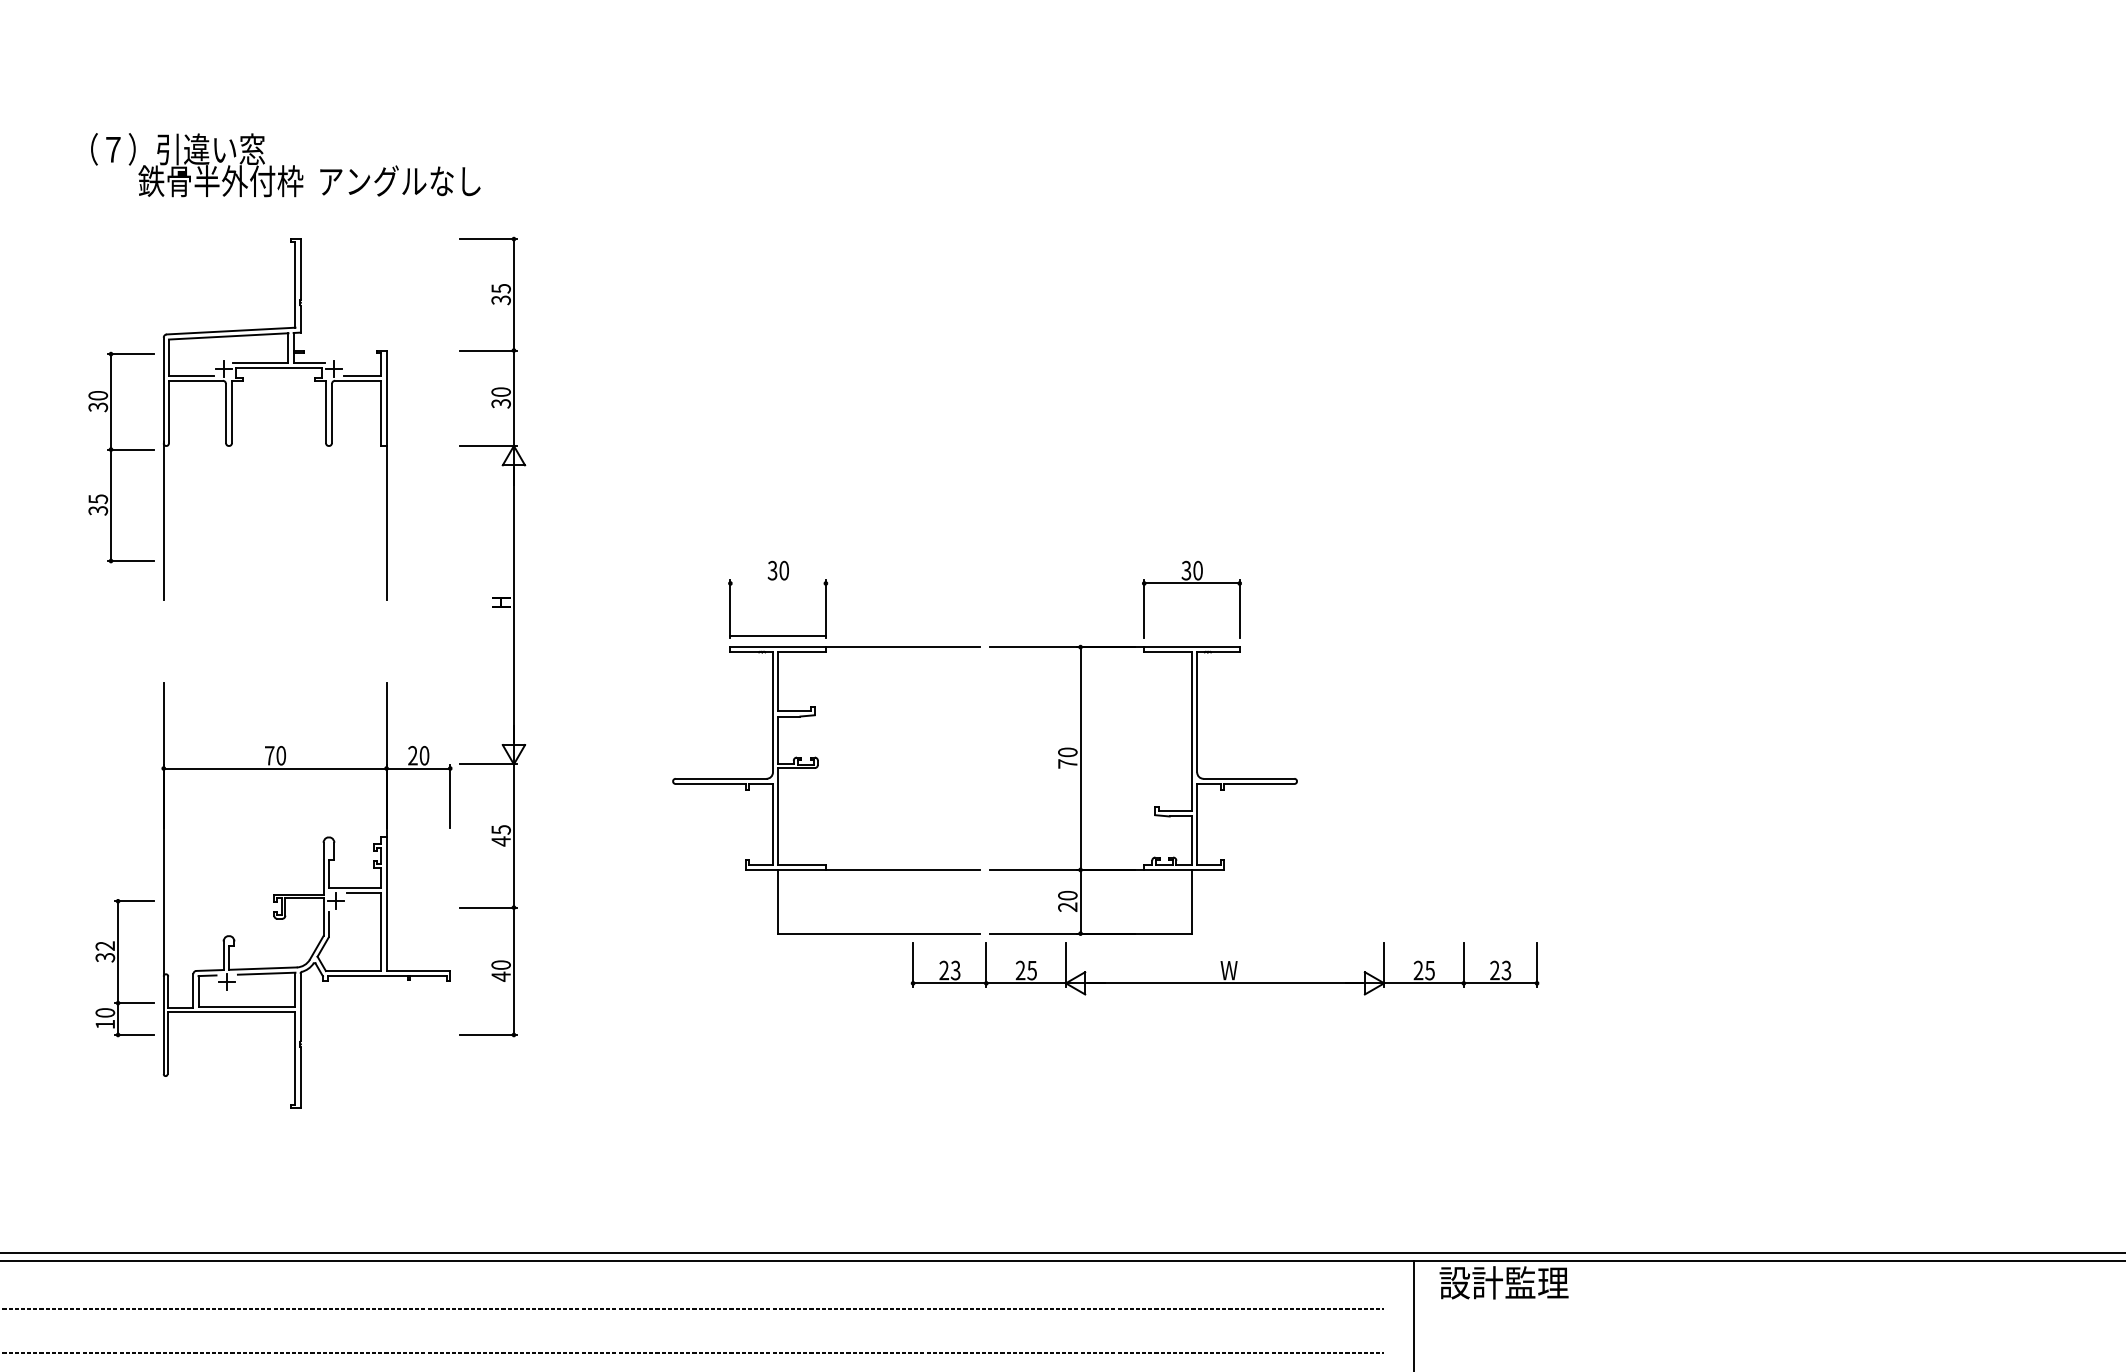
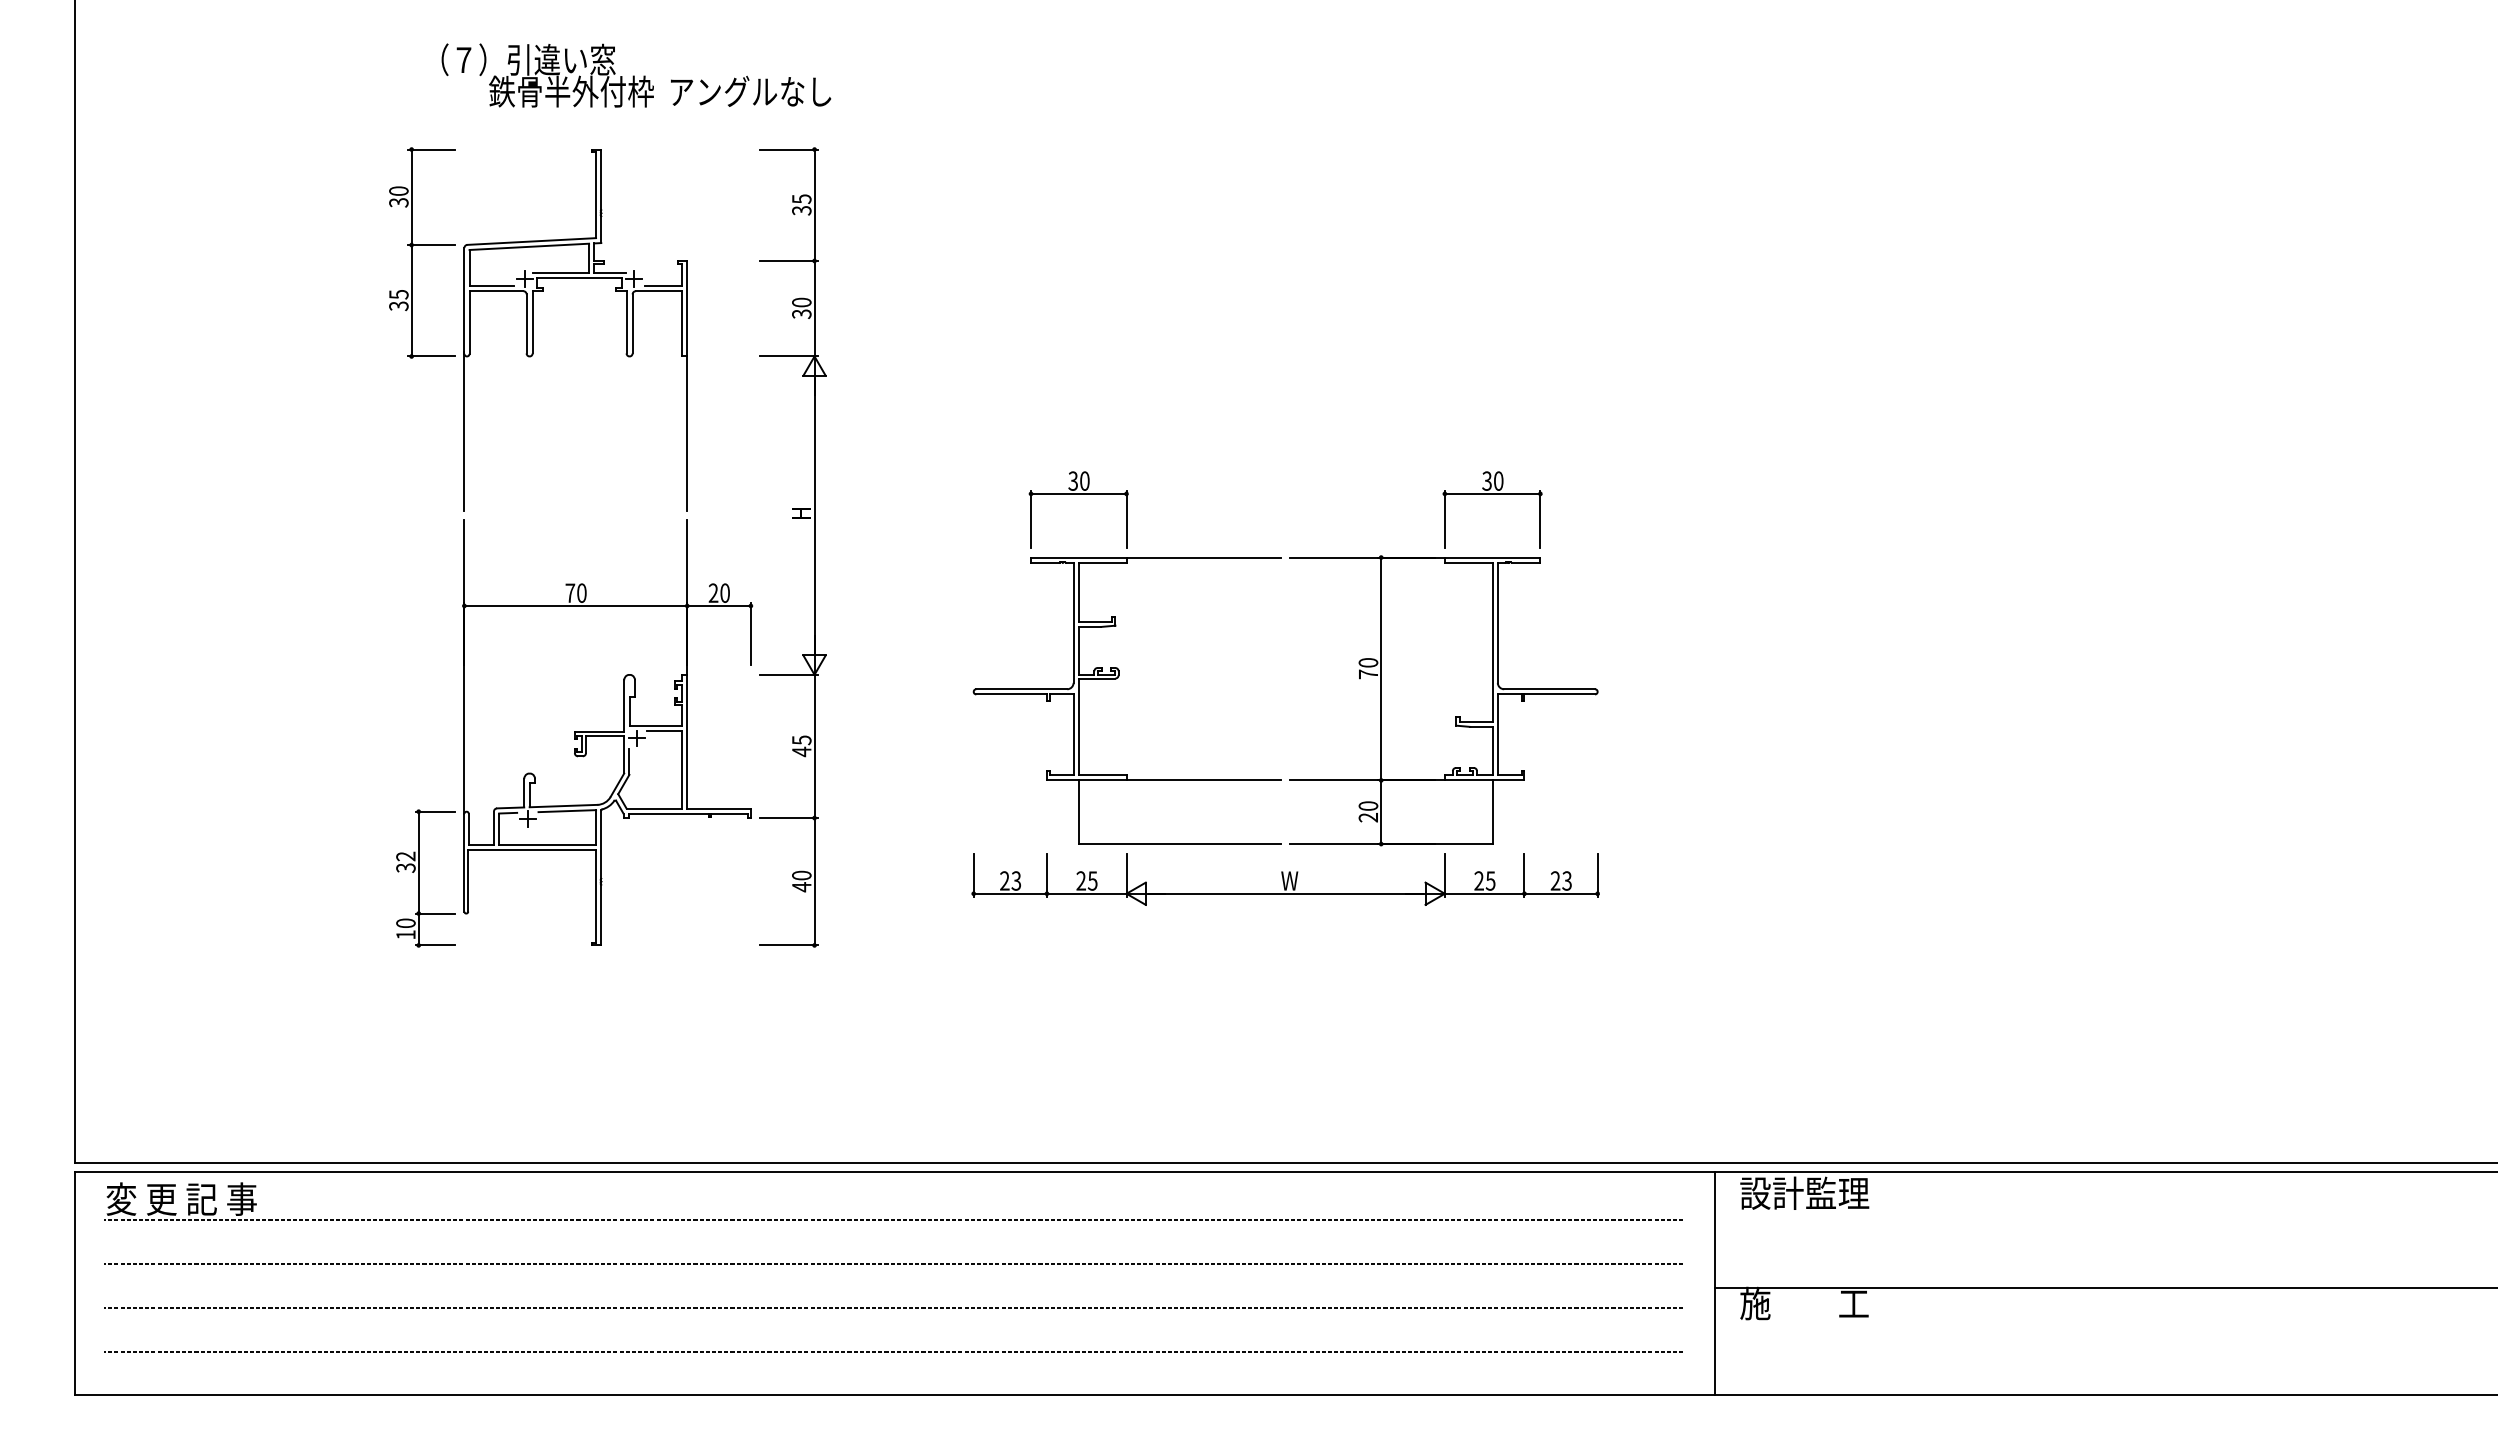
text: (285, 165) -> (636, 75), moved
part: (121, 450) -> (422, 245), moved
line: (777, 636) -> (1078, 493), moved
part: (306, 895) -> (607, 732), moved
part: (1224, 969) -> (1285, 879), moved

